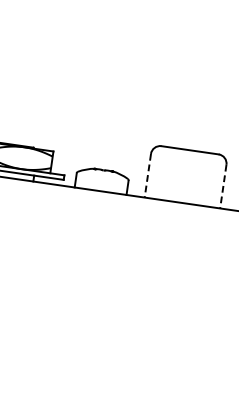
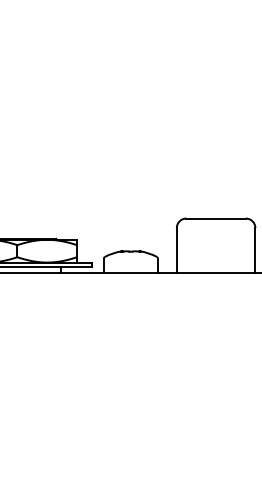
line: (147, 175) -> (176, 250), dashed -> solid
line: (223, 186) -> (255, 250), dashed -> solid

